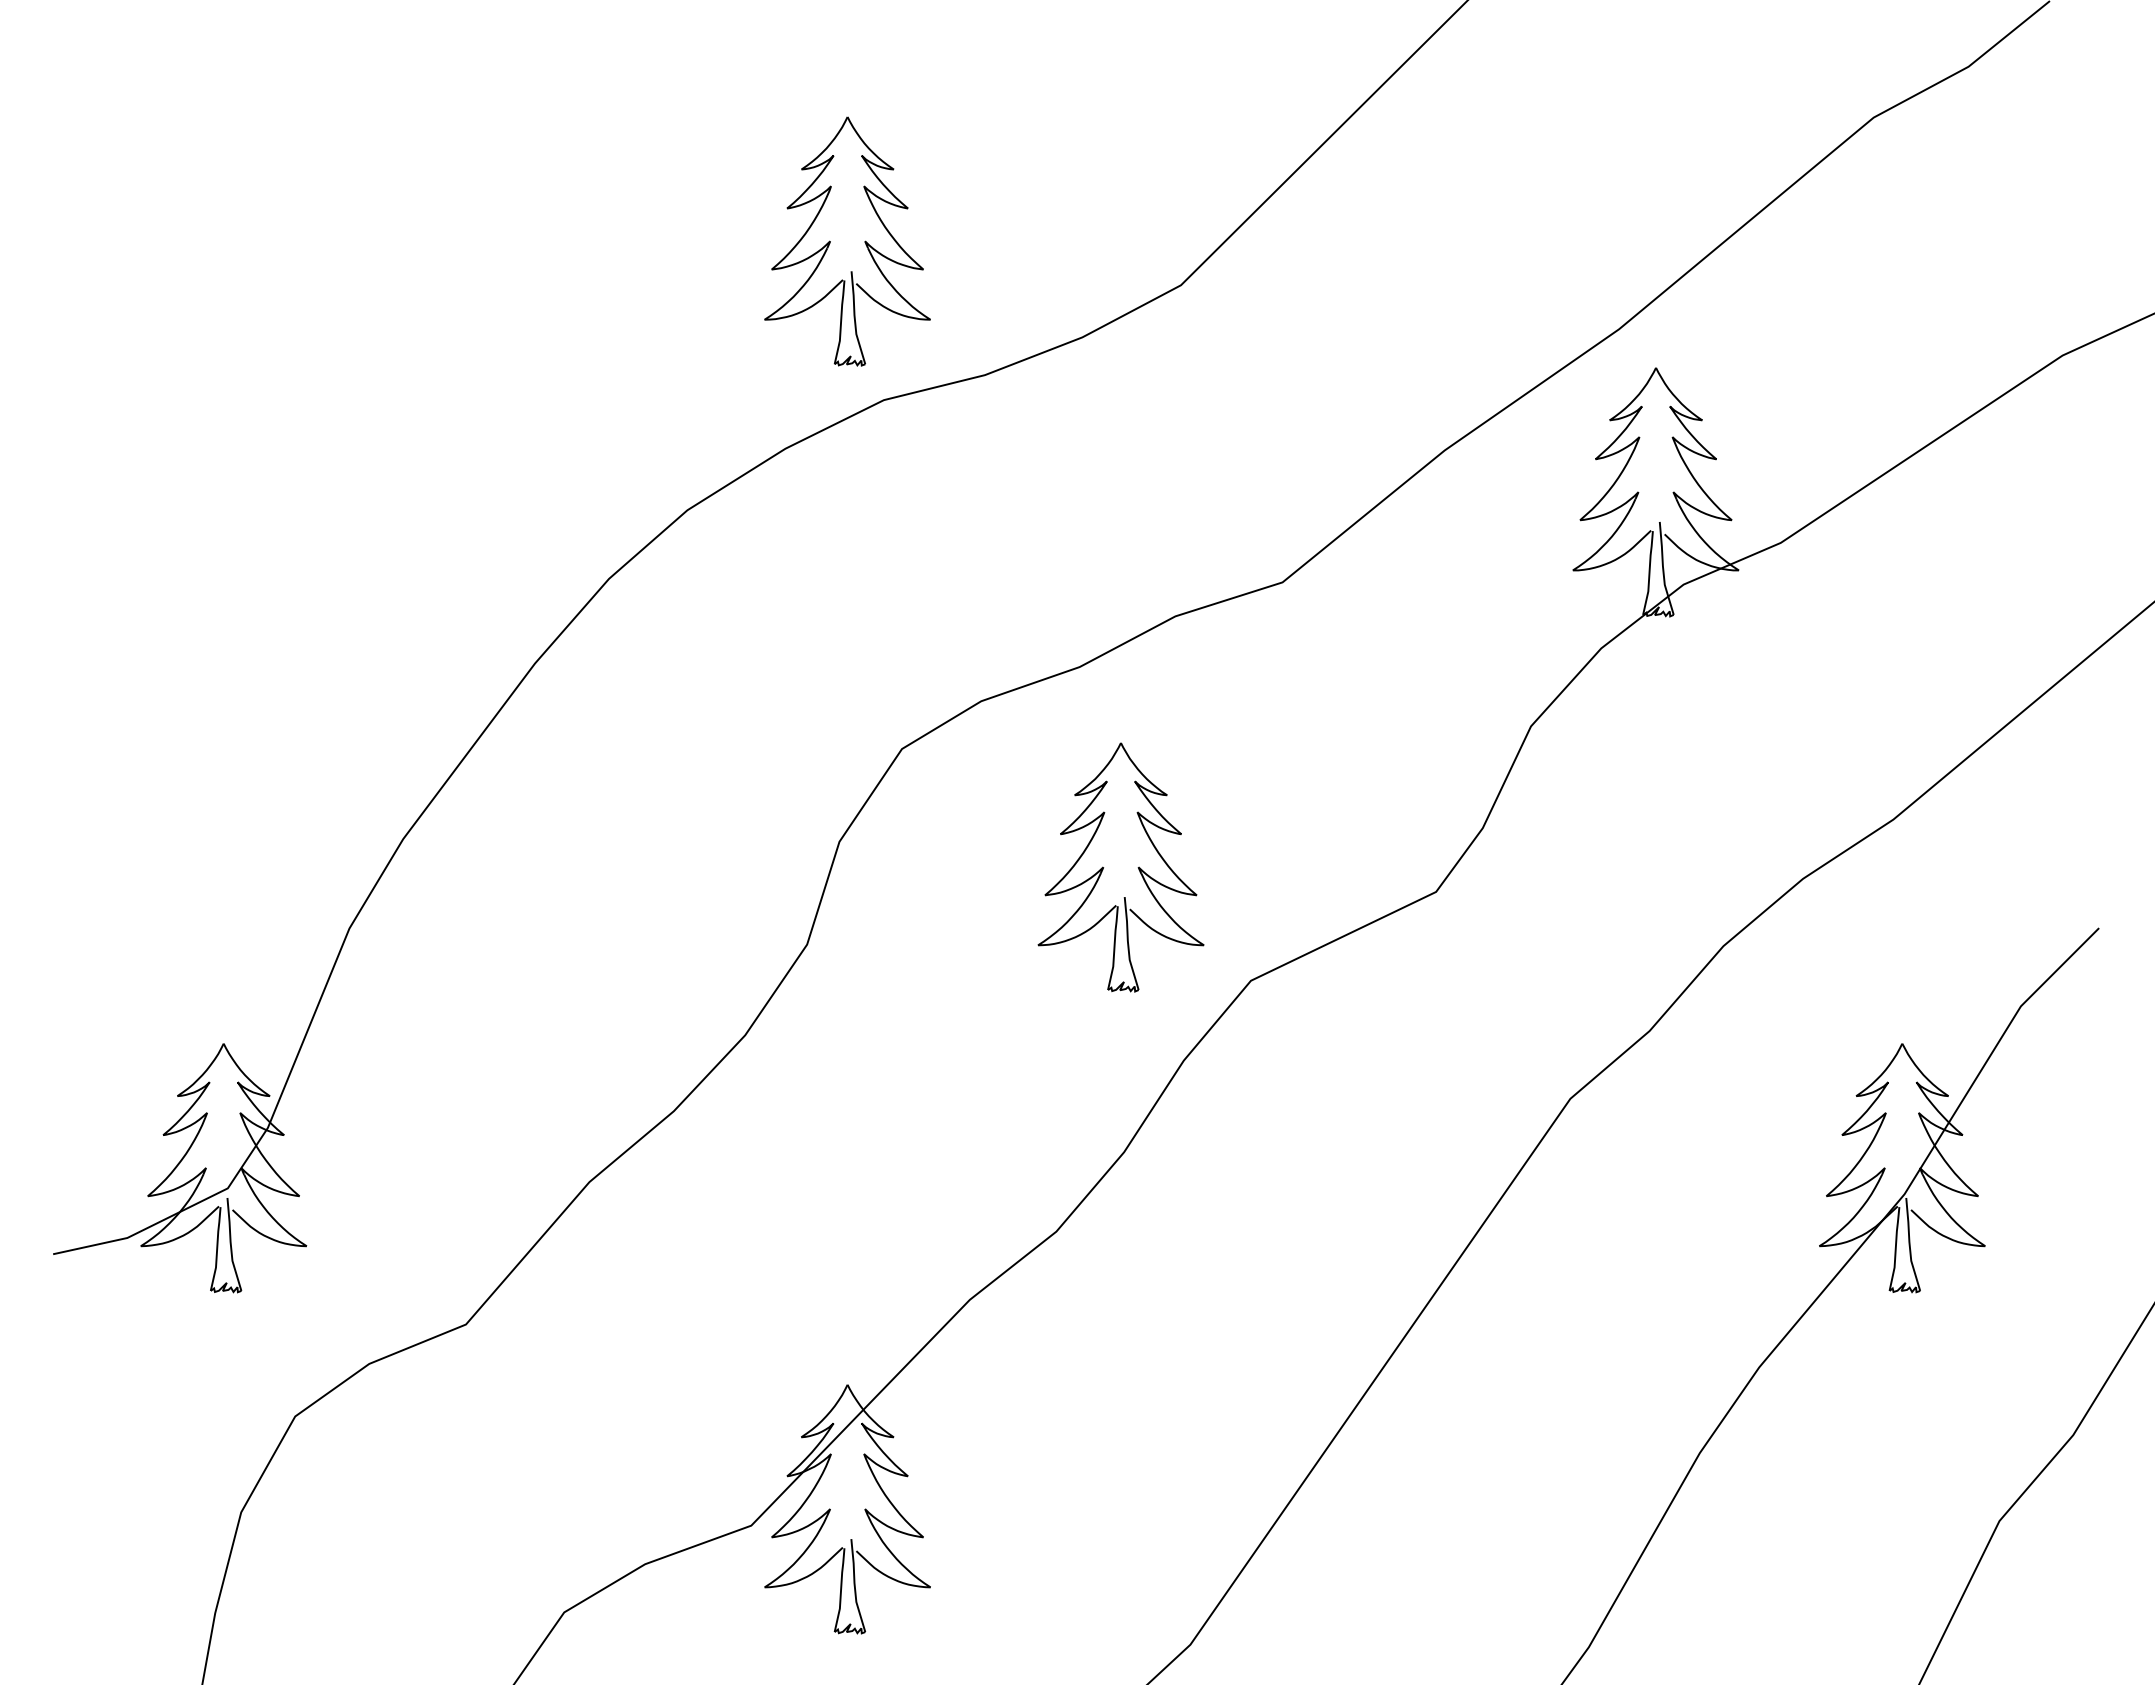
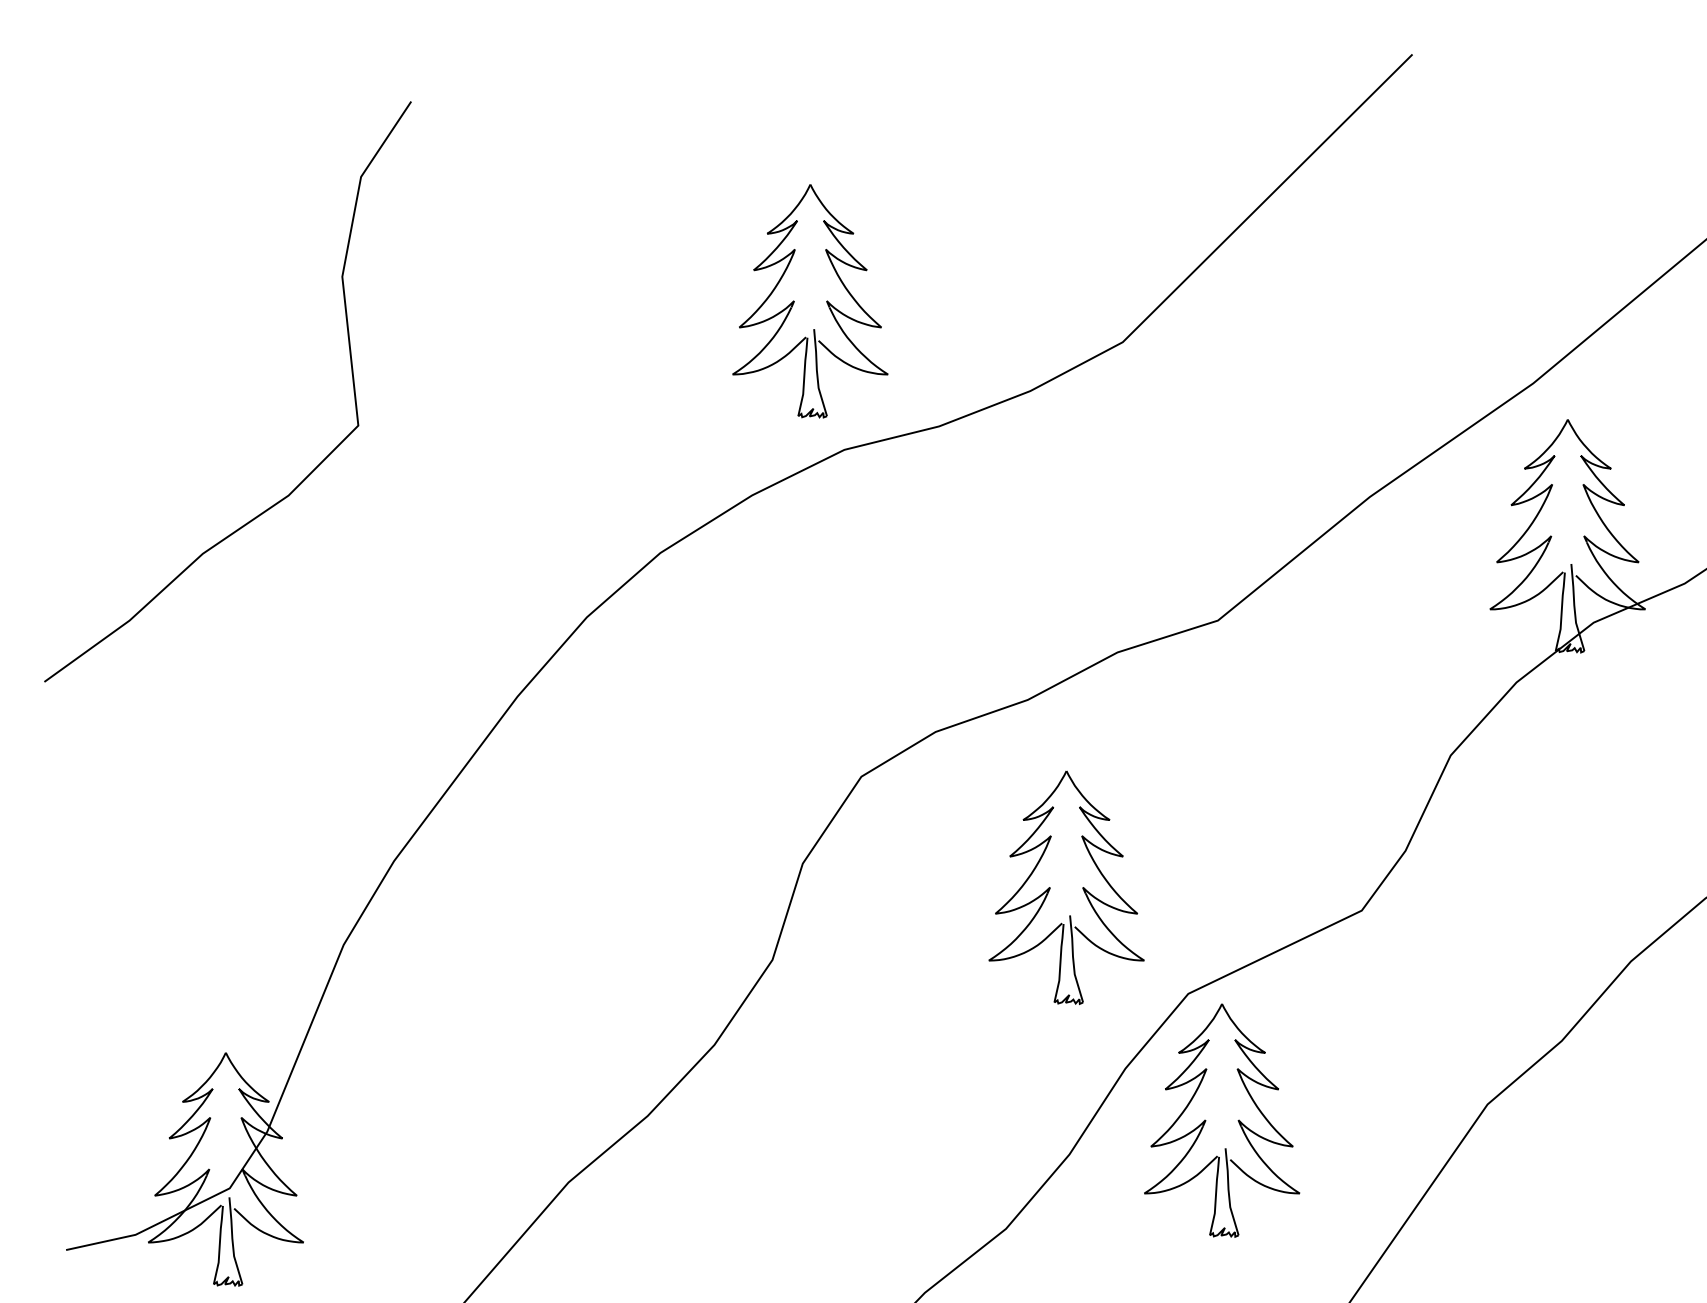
curve: (312, 425) -> (309, 473), added
part: (1269, 1116) -> (1205, 1121), added

